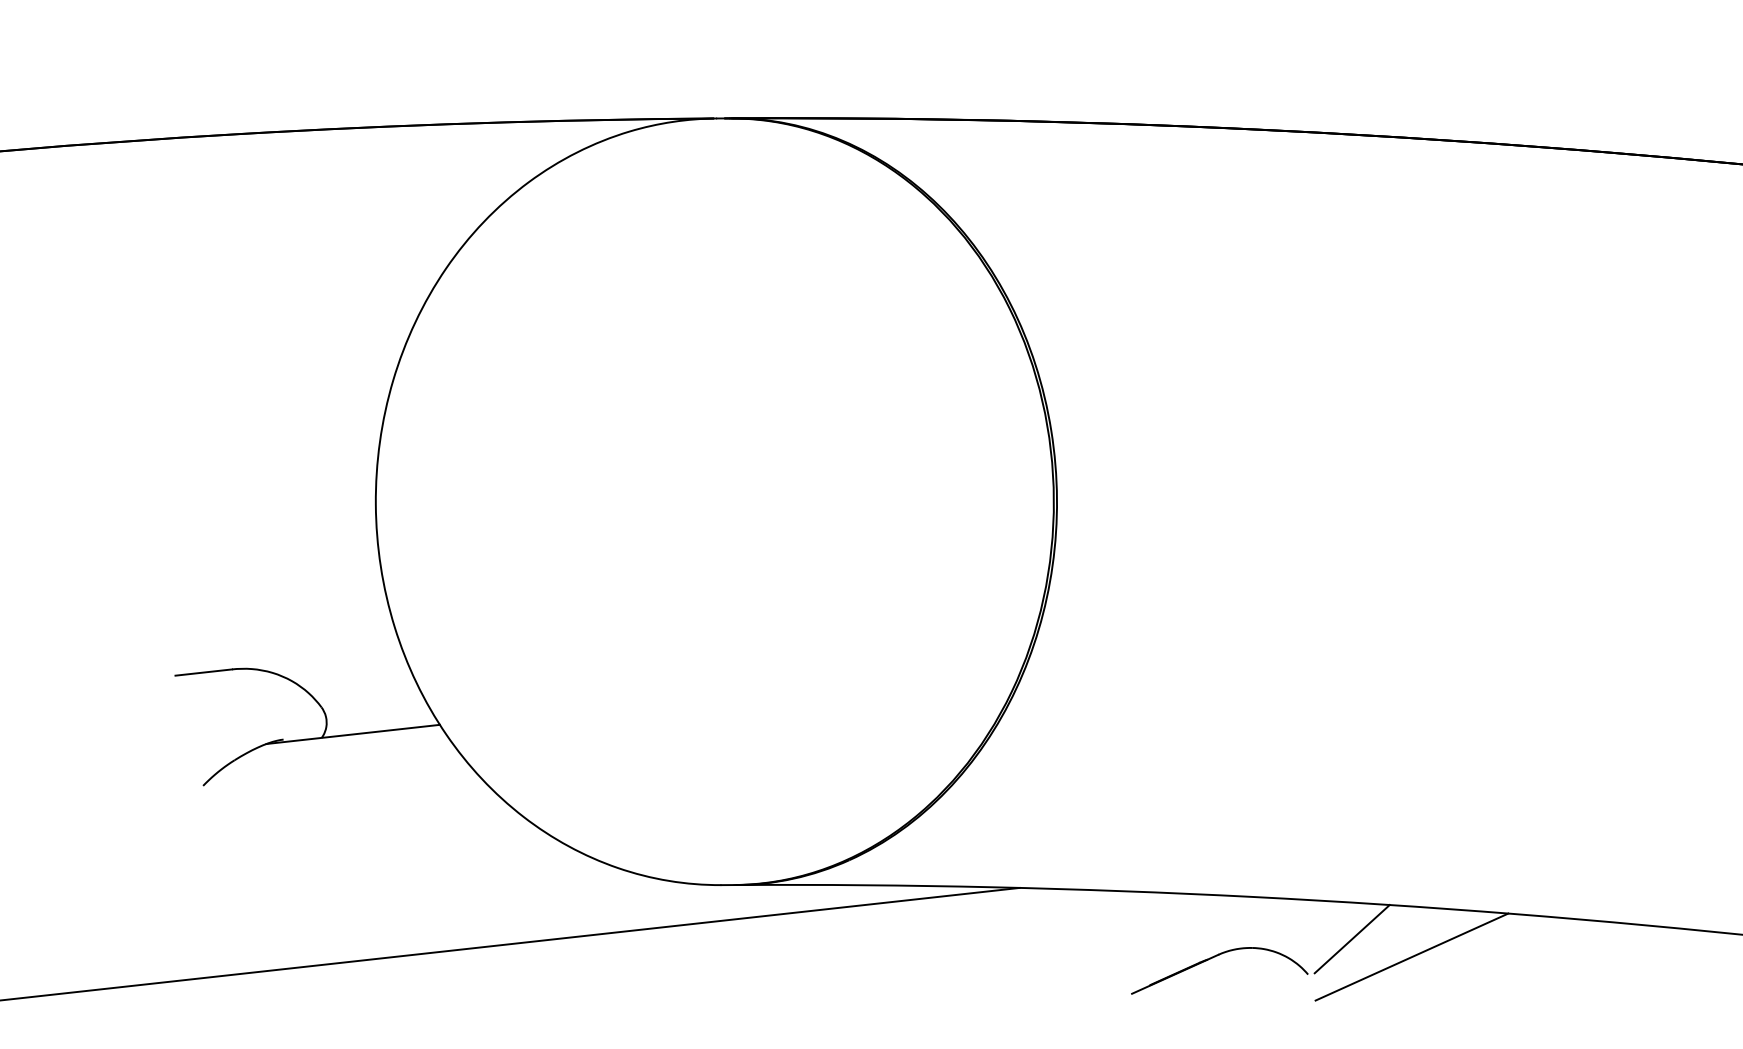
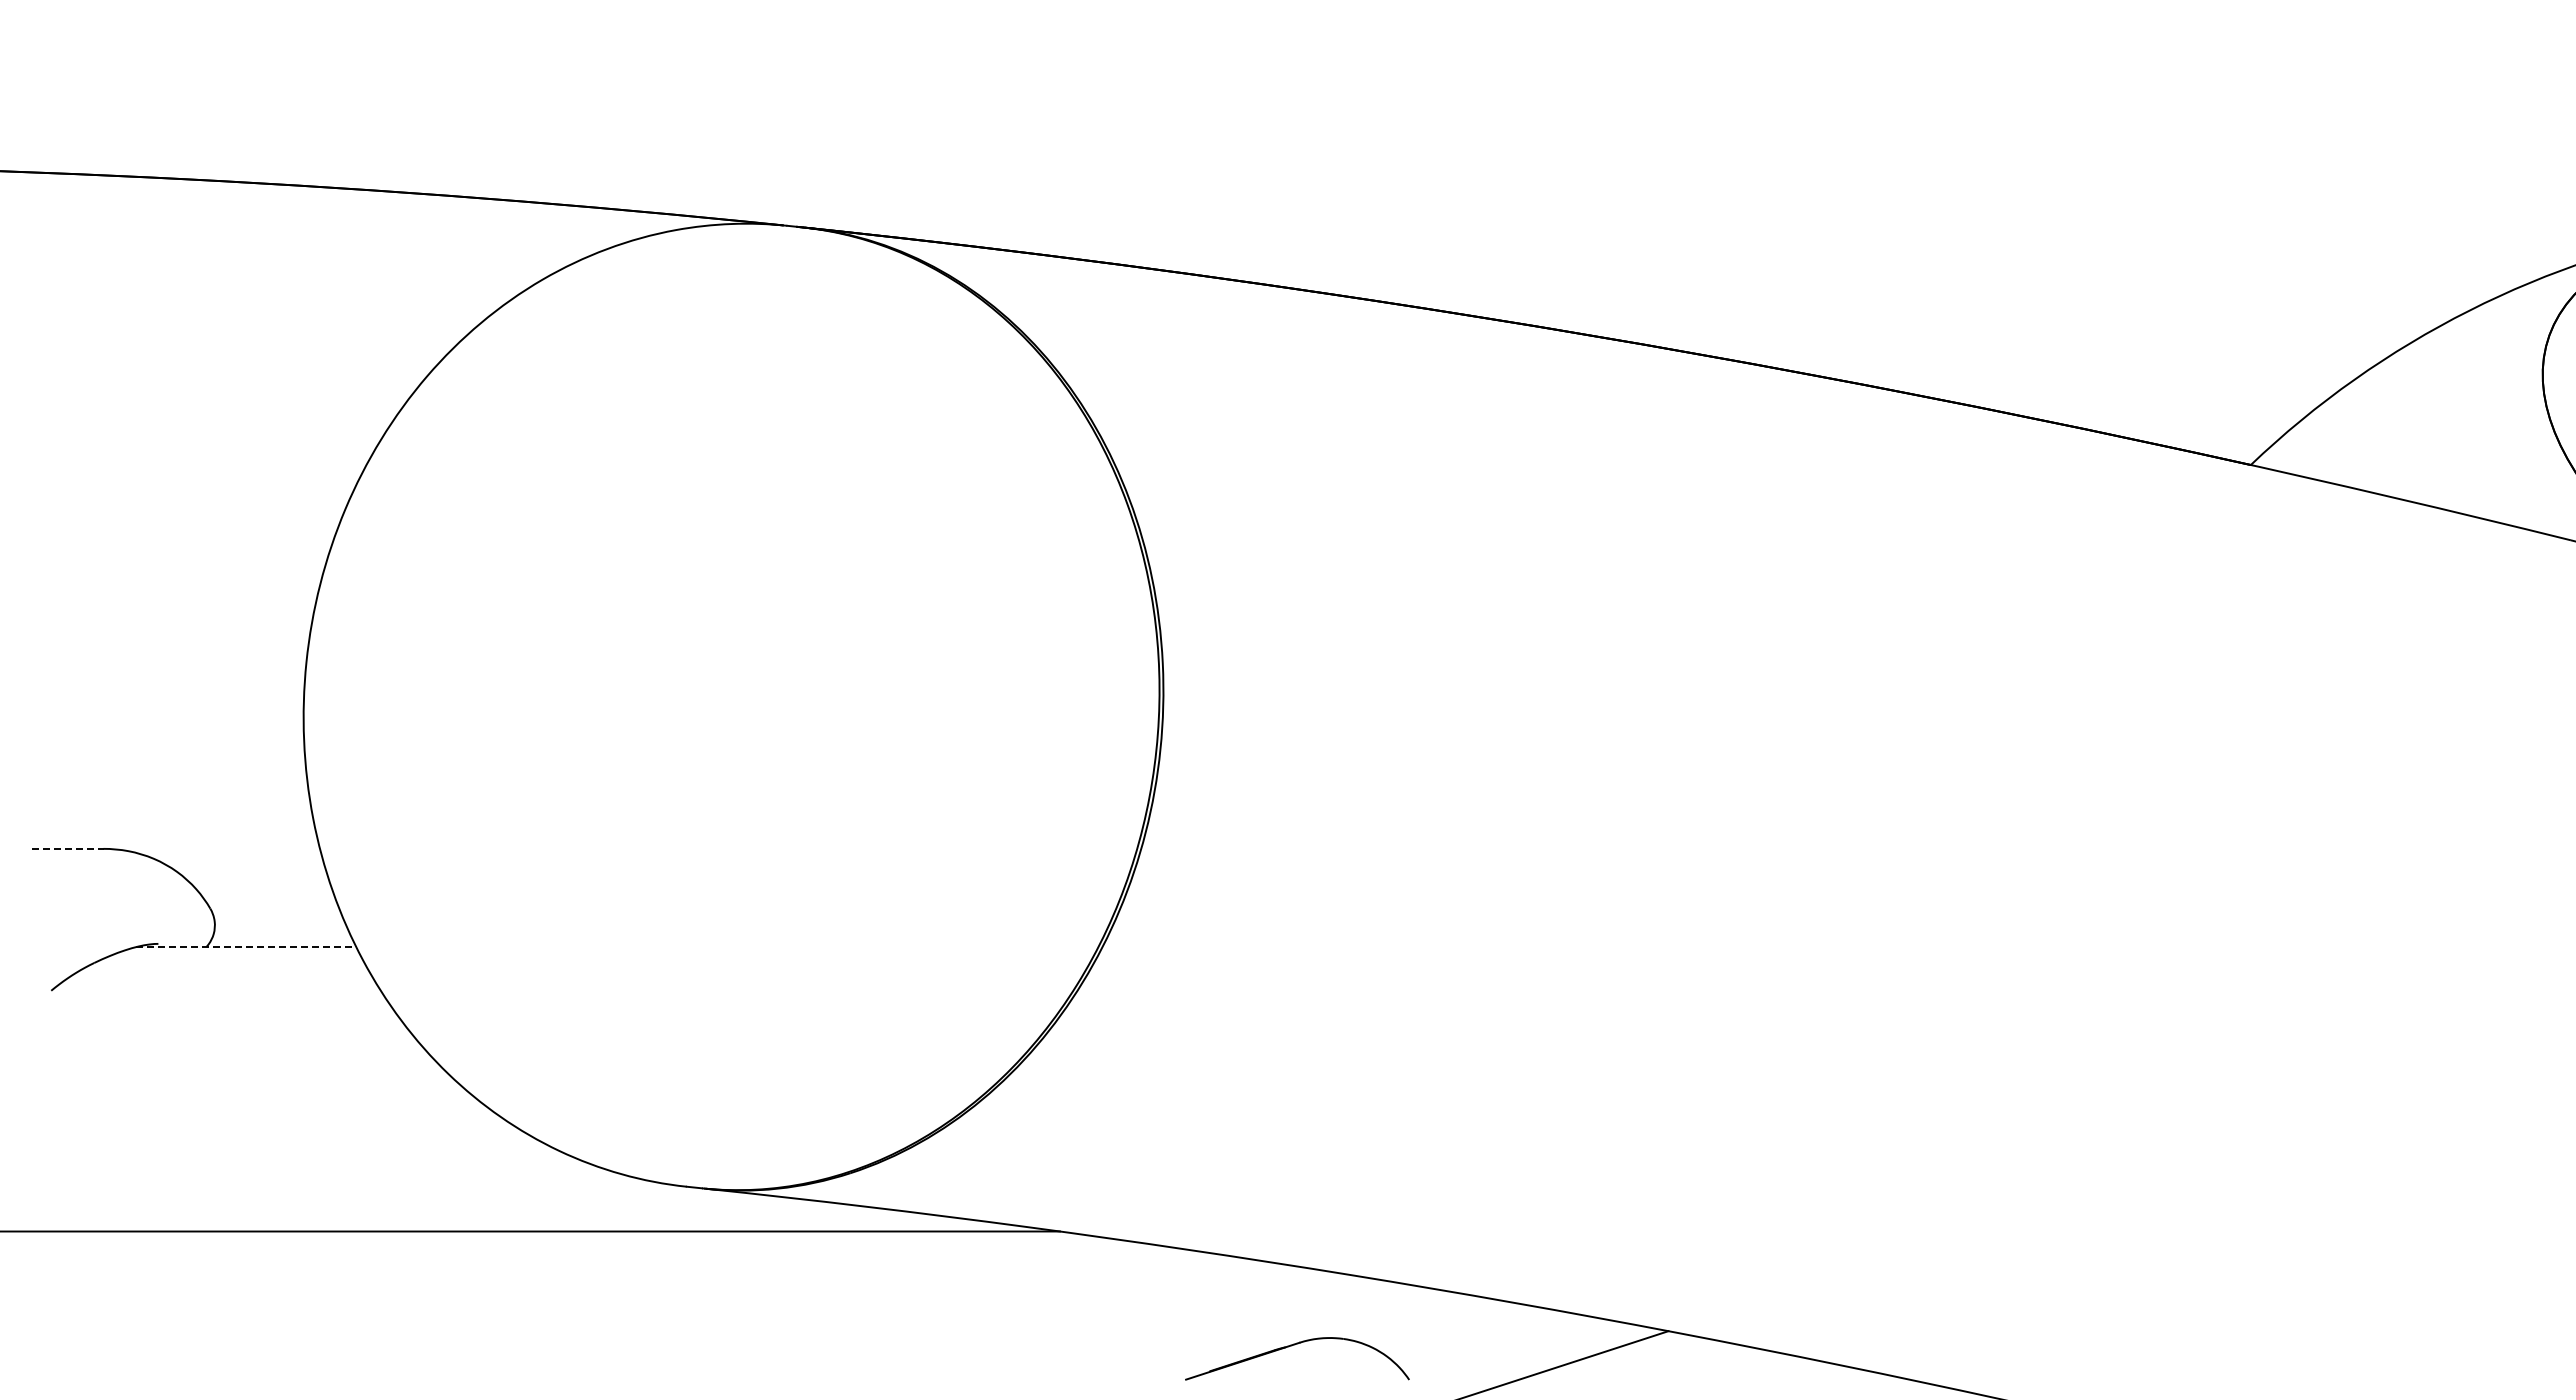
line: (203, 672) -> (67, 848), solid -> dashed
line: (353, 734) -> (246, 947), solid -> dashed
line: (1352, 939) -> (1469, 1341), removed

